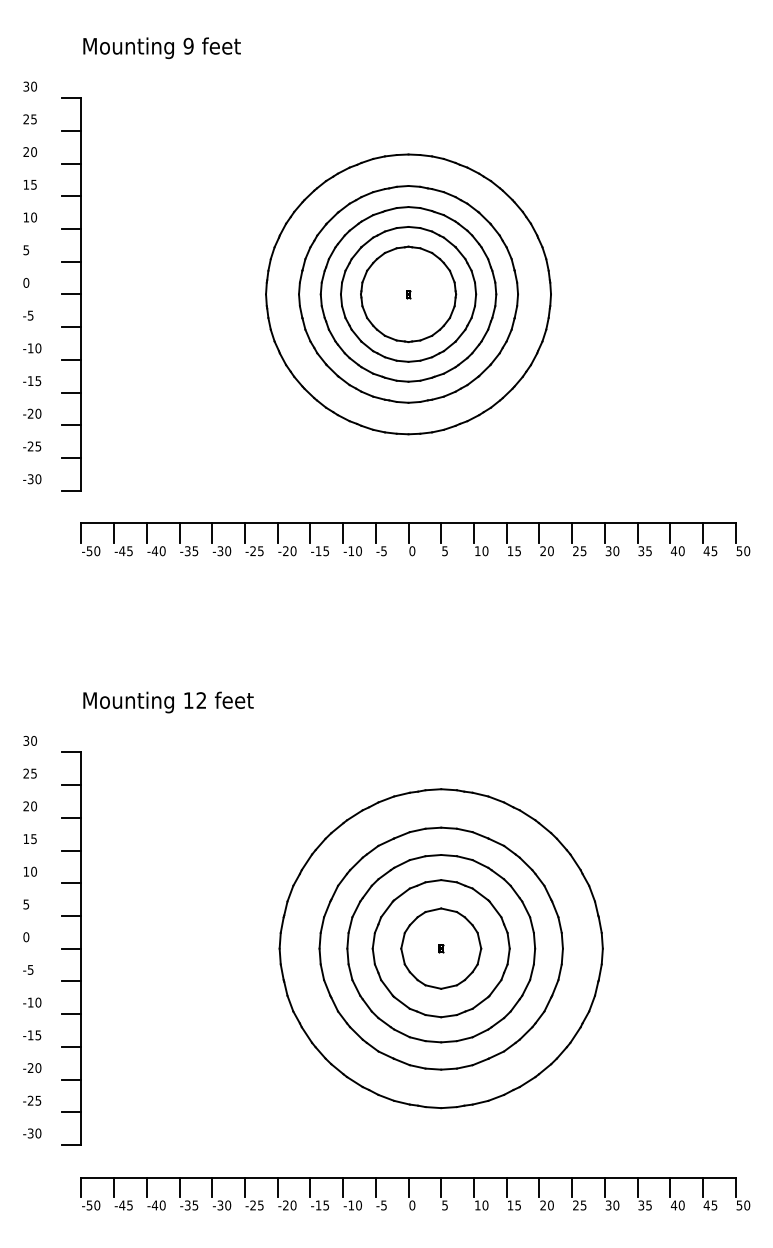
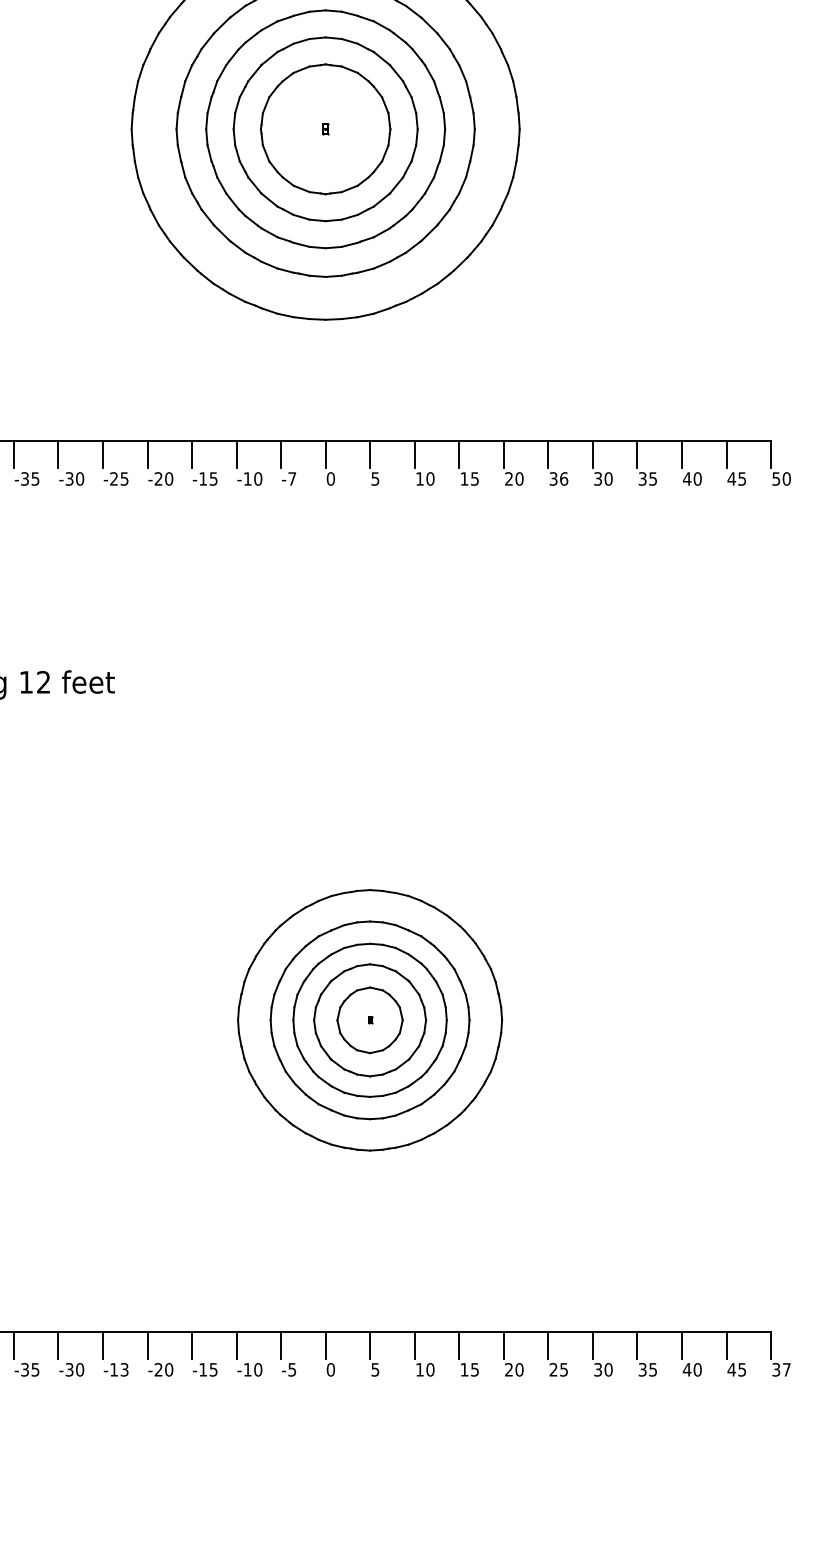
text: (383, 551) -> (291, 479), -5 -> -7
text: (579, 551) -> (558, 479), 25 -> 36
part: (440, 948) -> (369, 1019), size x0.6
text: (256, 1205) -> (118, 1369), -25 -> -13
text: (743, 1205) -> (781, 1369), 50 -> 37

